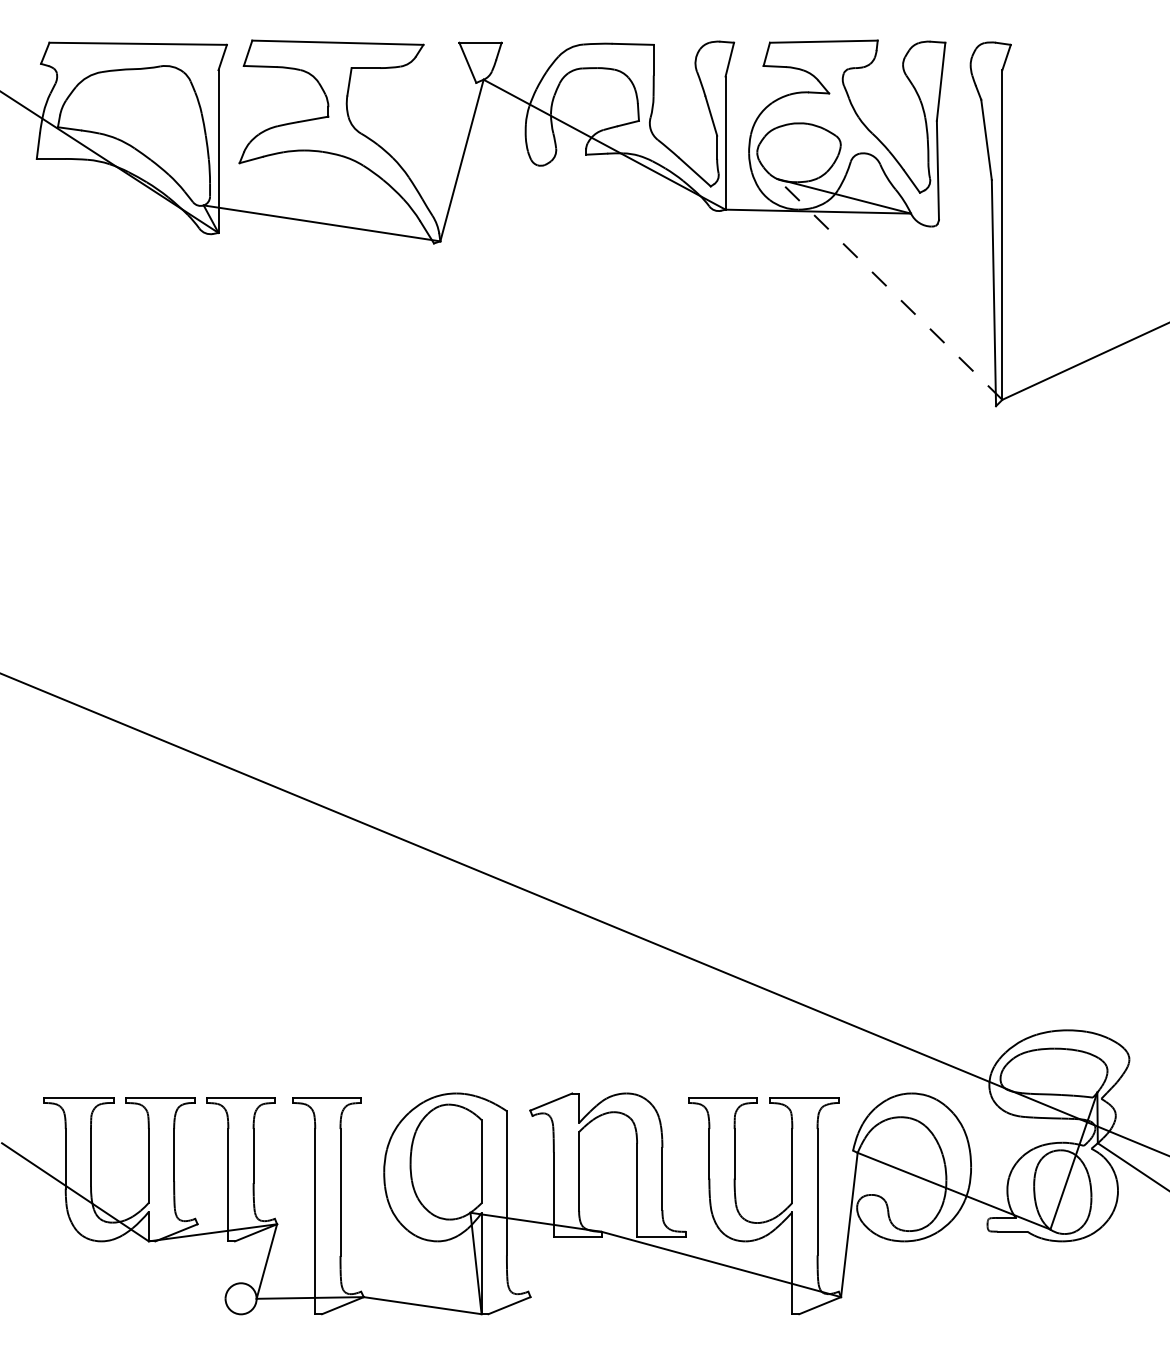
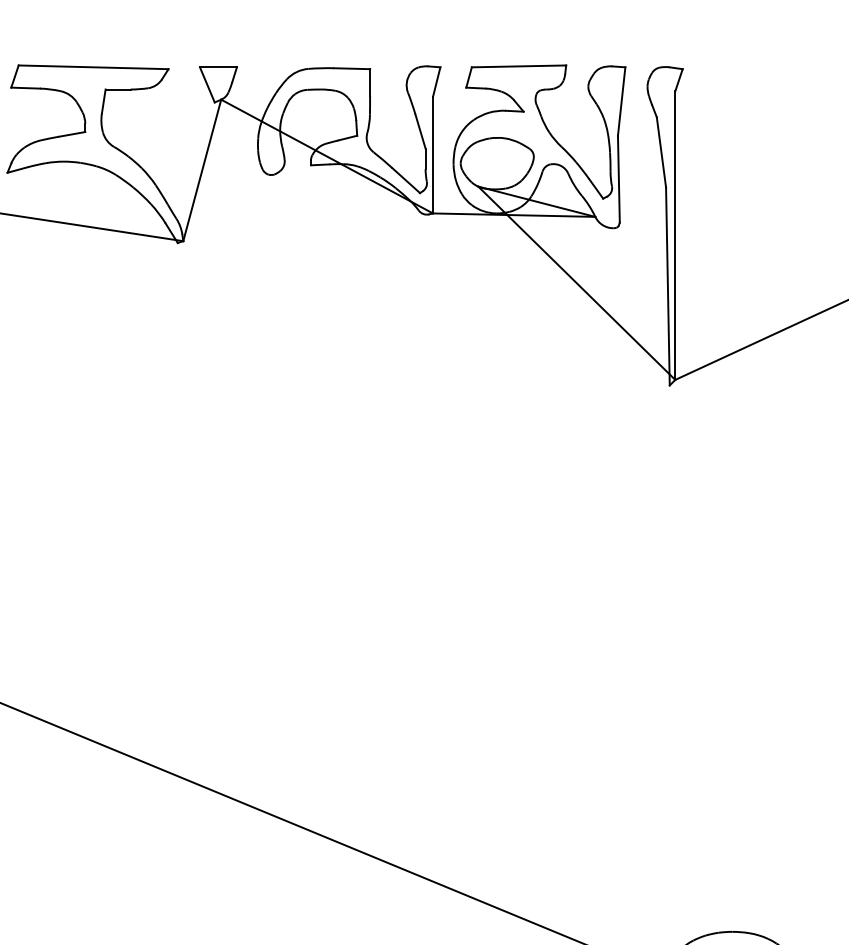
line: (889, 289) -> (576, 283), dashed -> solid

